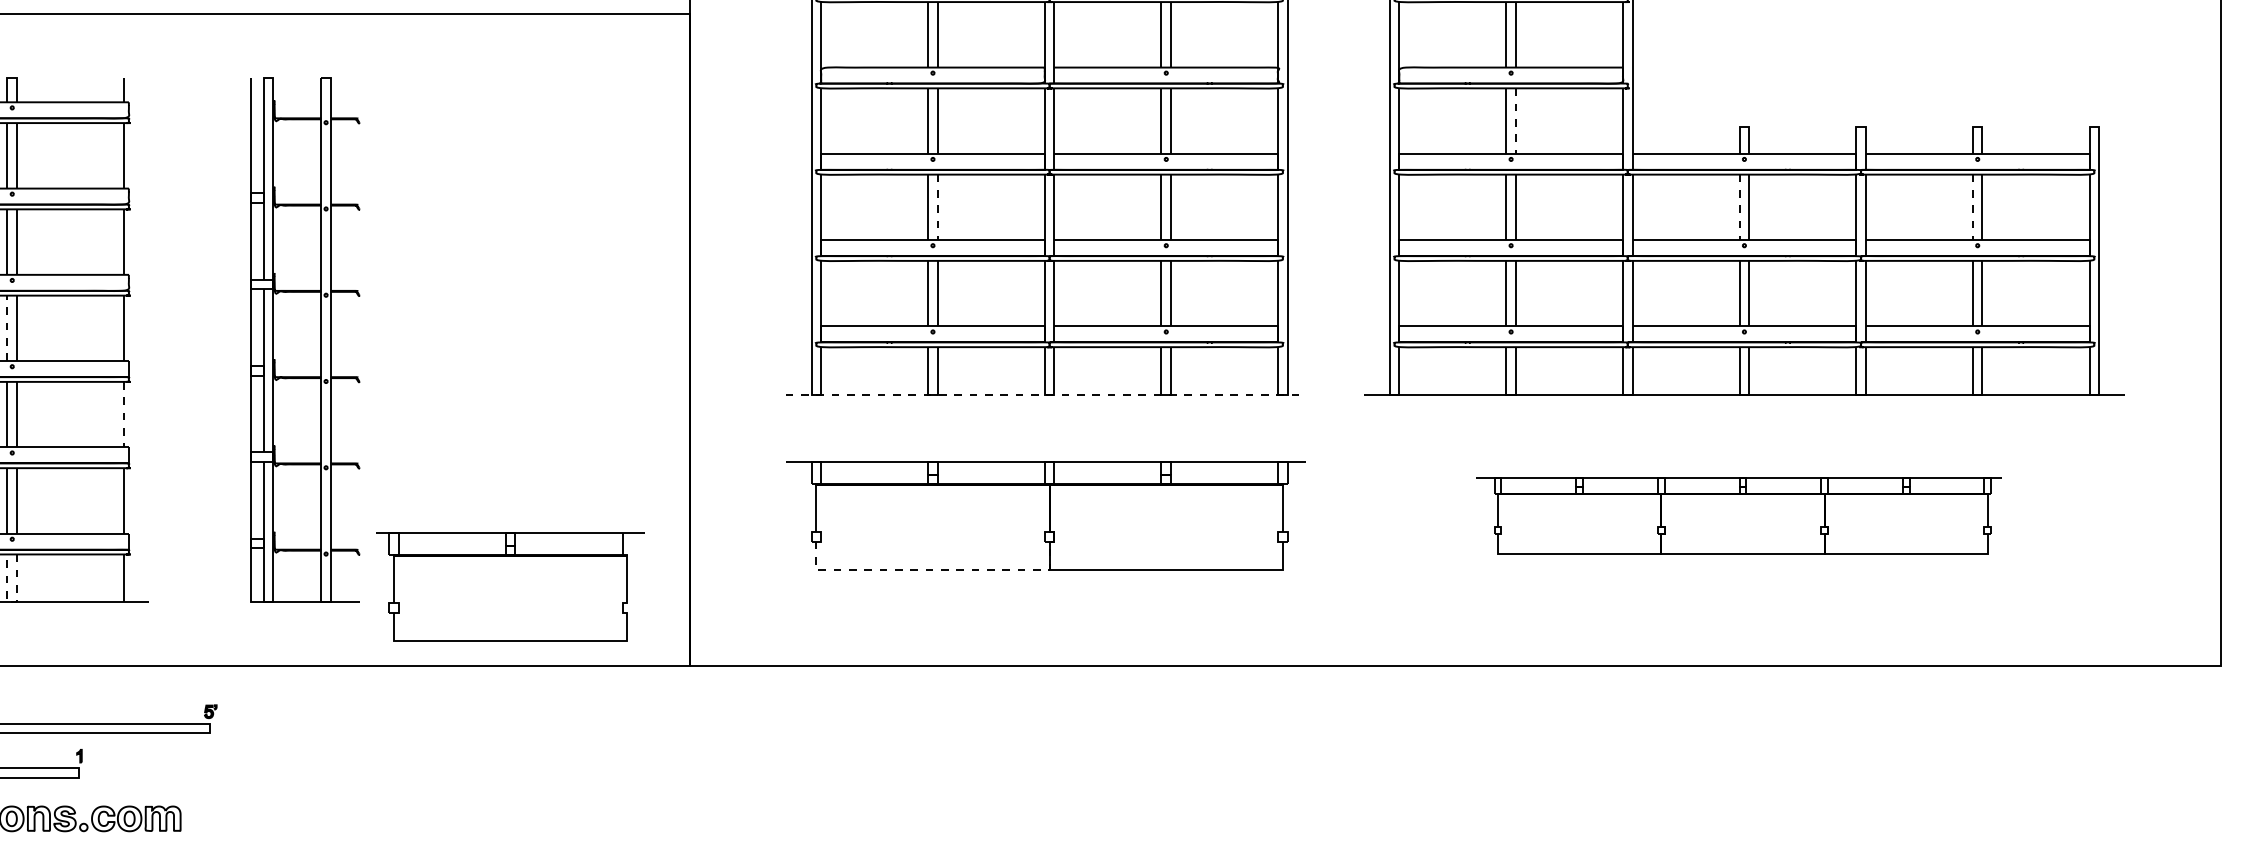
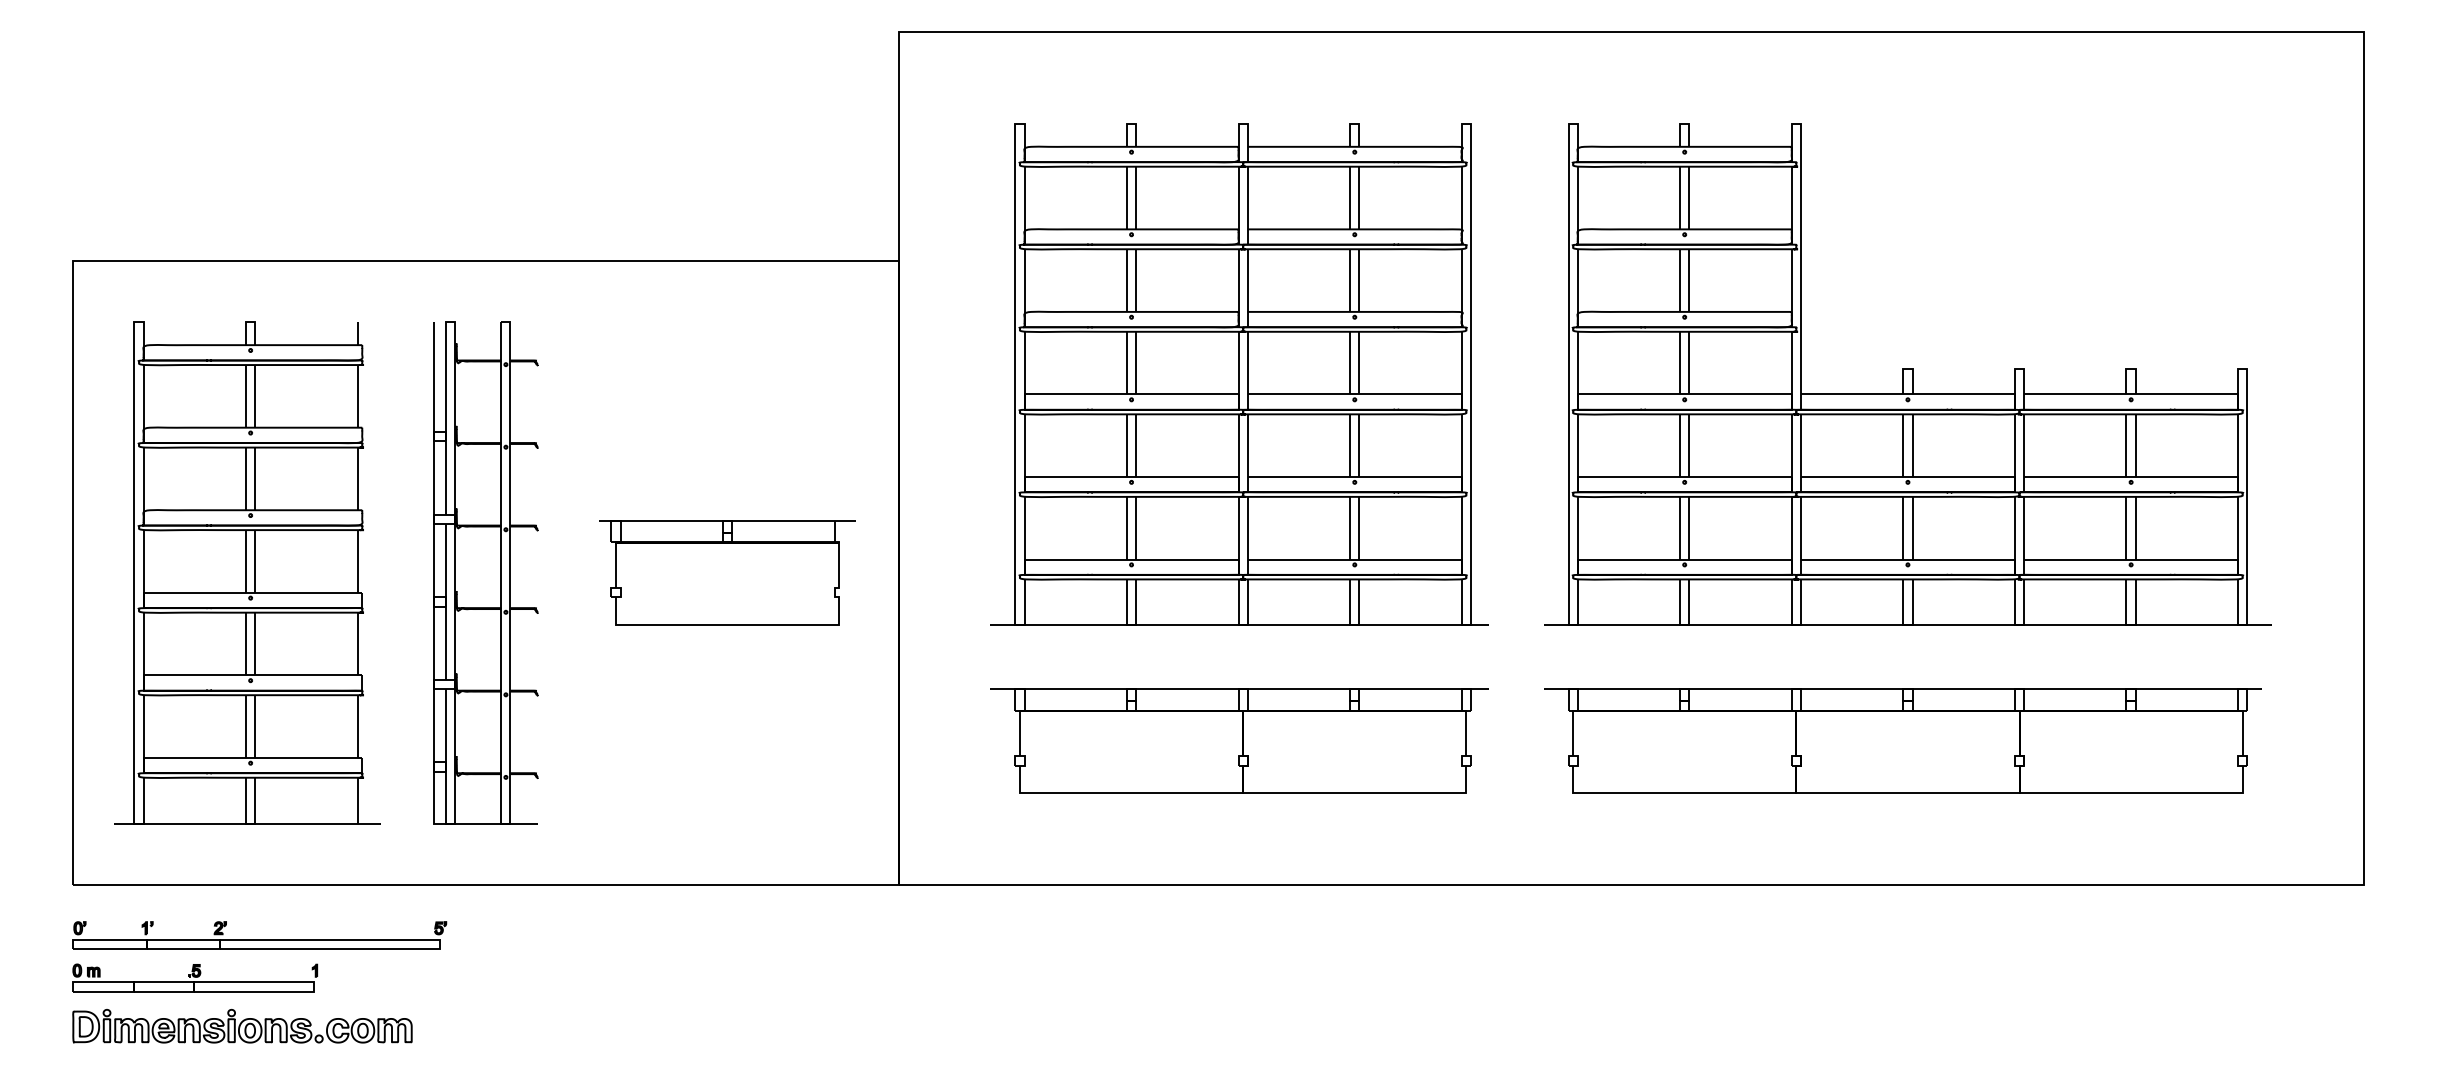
line: (1516, 121) -> (1689, 363), dashed -> solid
line: (938, 208) -> (1136, 446), dashed -> solid
line: (1739, 208) -> (1903, 446), dashed -> solid
line: (1972, 208) -> (2126, 446), dashed -> solid
line: (7, 327) -> (246, 560), dashed -> solid
part: (304, 339) -> (485, 572), moved
line: (1046, 395) -> (1240, 625), dashed -> solid
line: (123, 415) -> (357, 644), dashed -> solid
part: (1738, 515) -> (1902, 740), size x1.43
line: (932, 570) -> (1131, 793), dashed -> solid
part: (510, 586) -> (727, 572), moved
line: (12, 602) -> (250, 823), dashed -> solid

